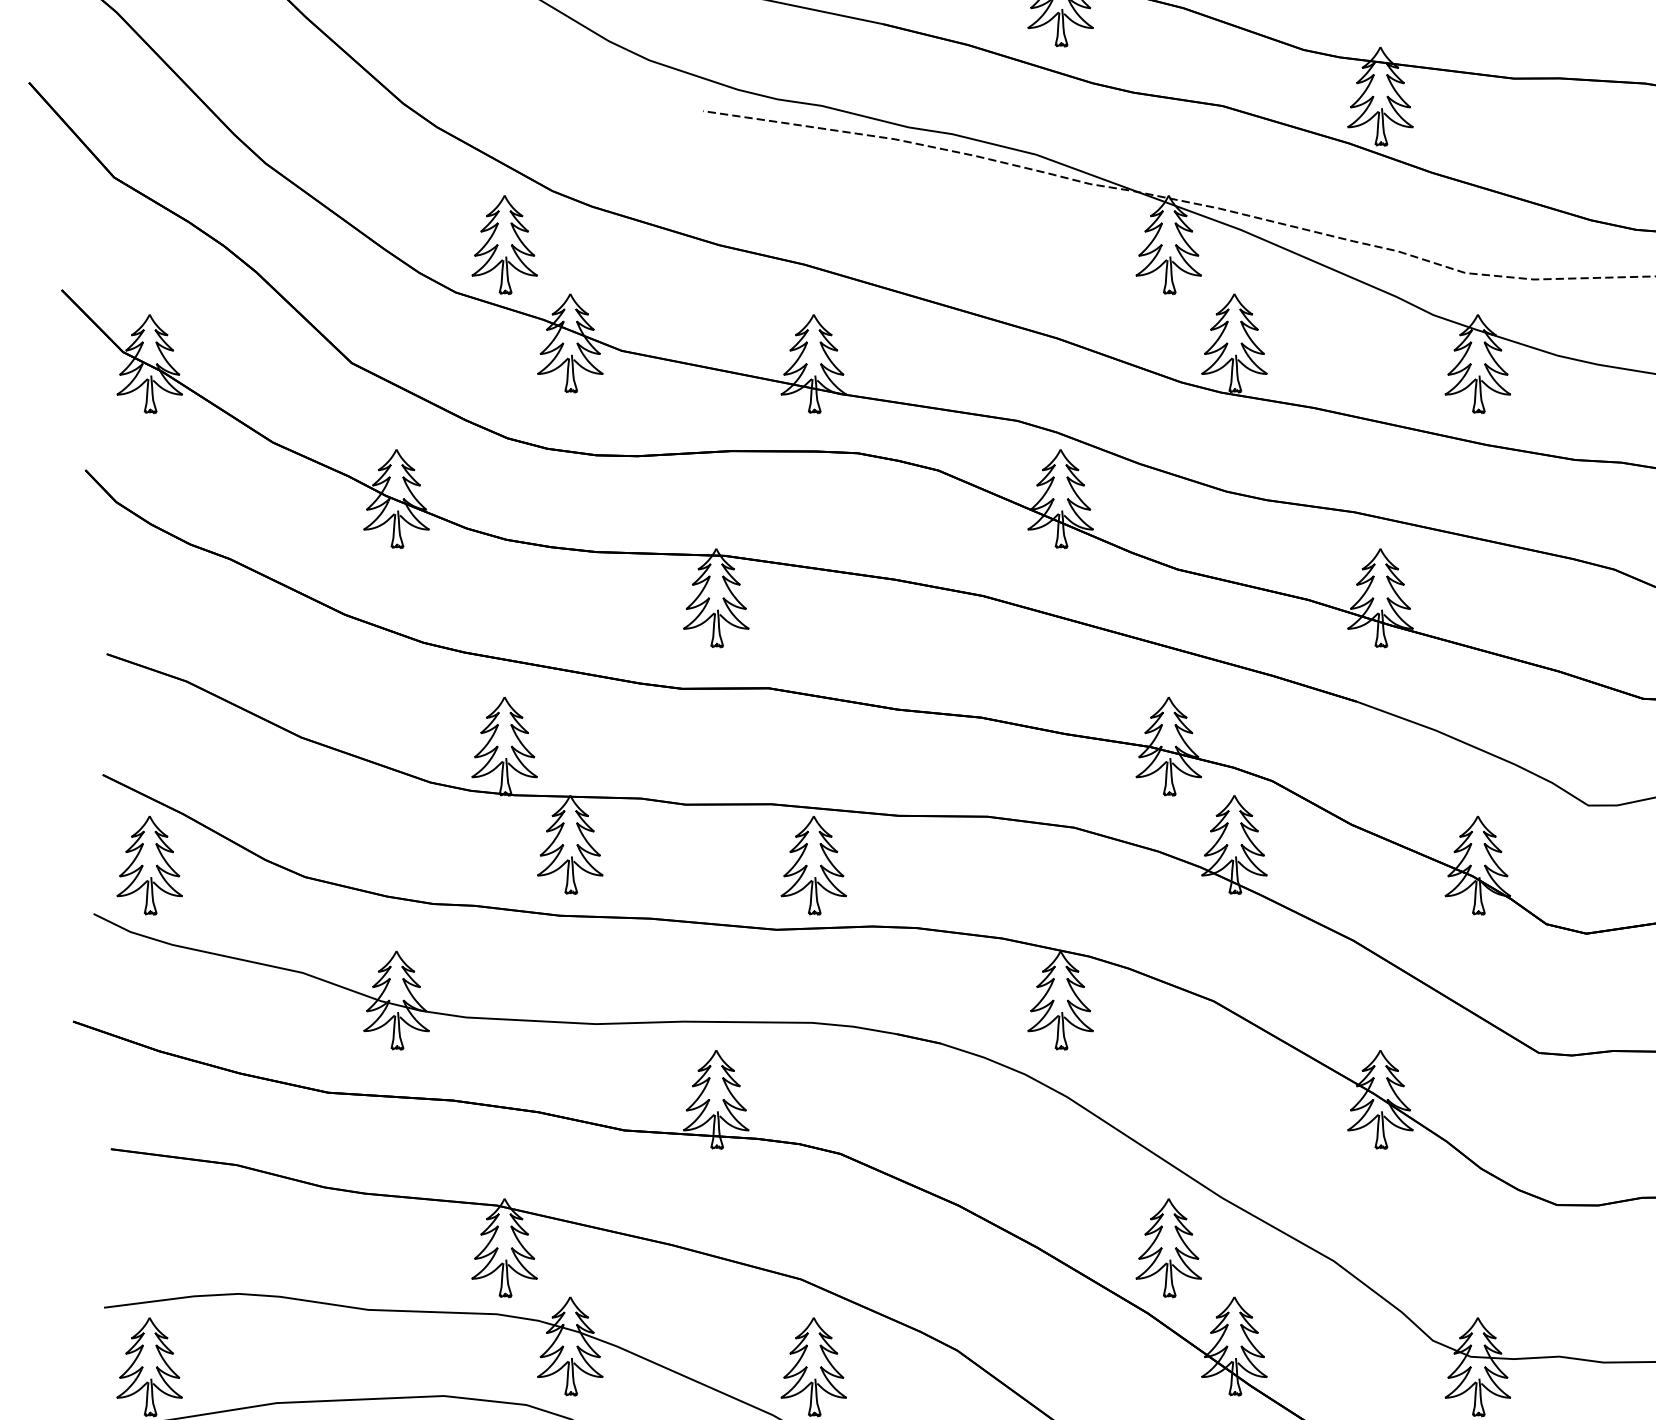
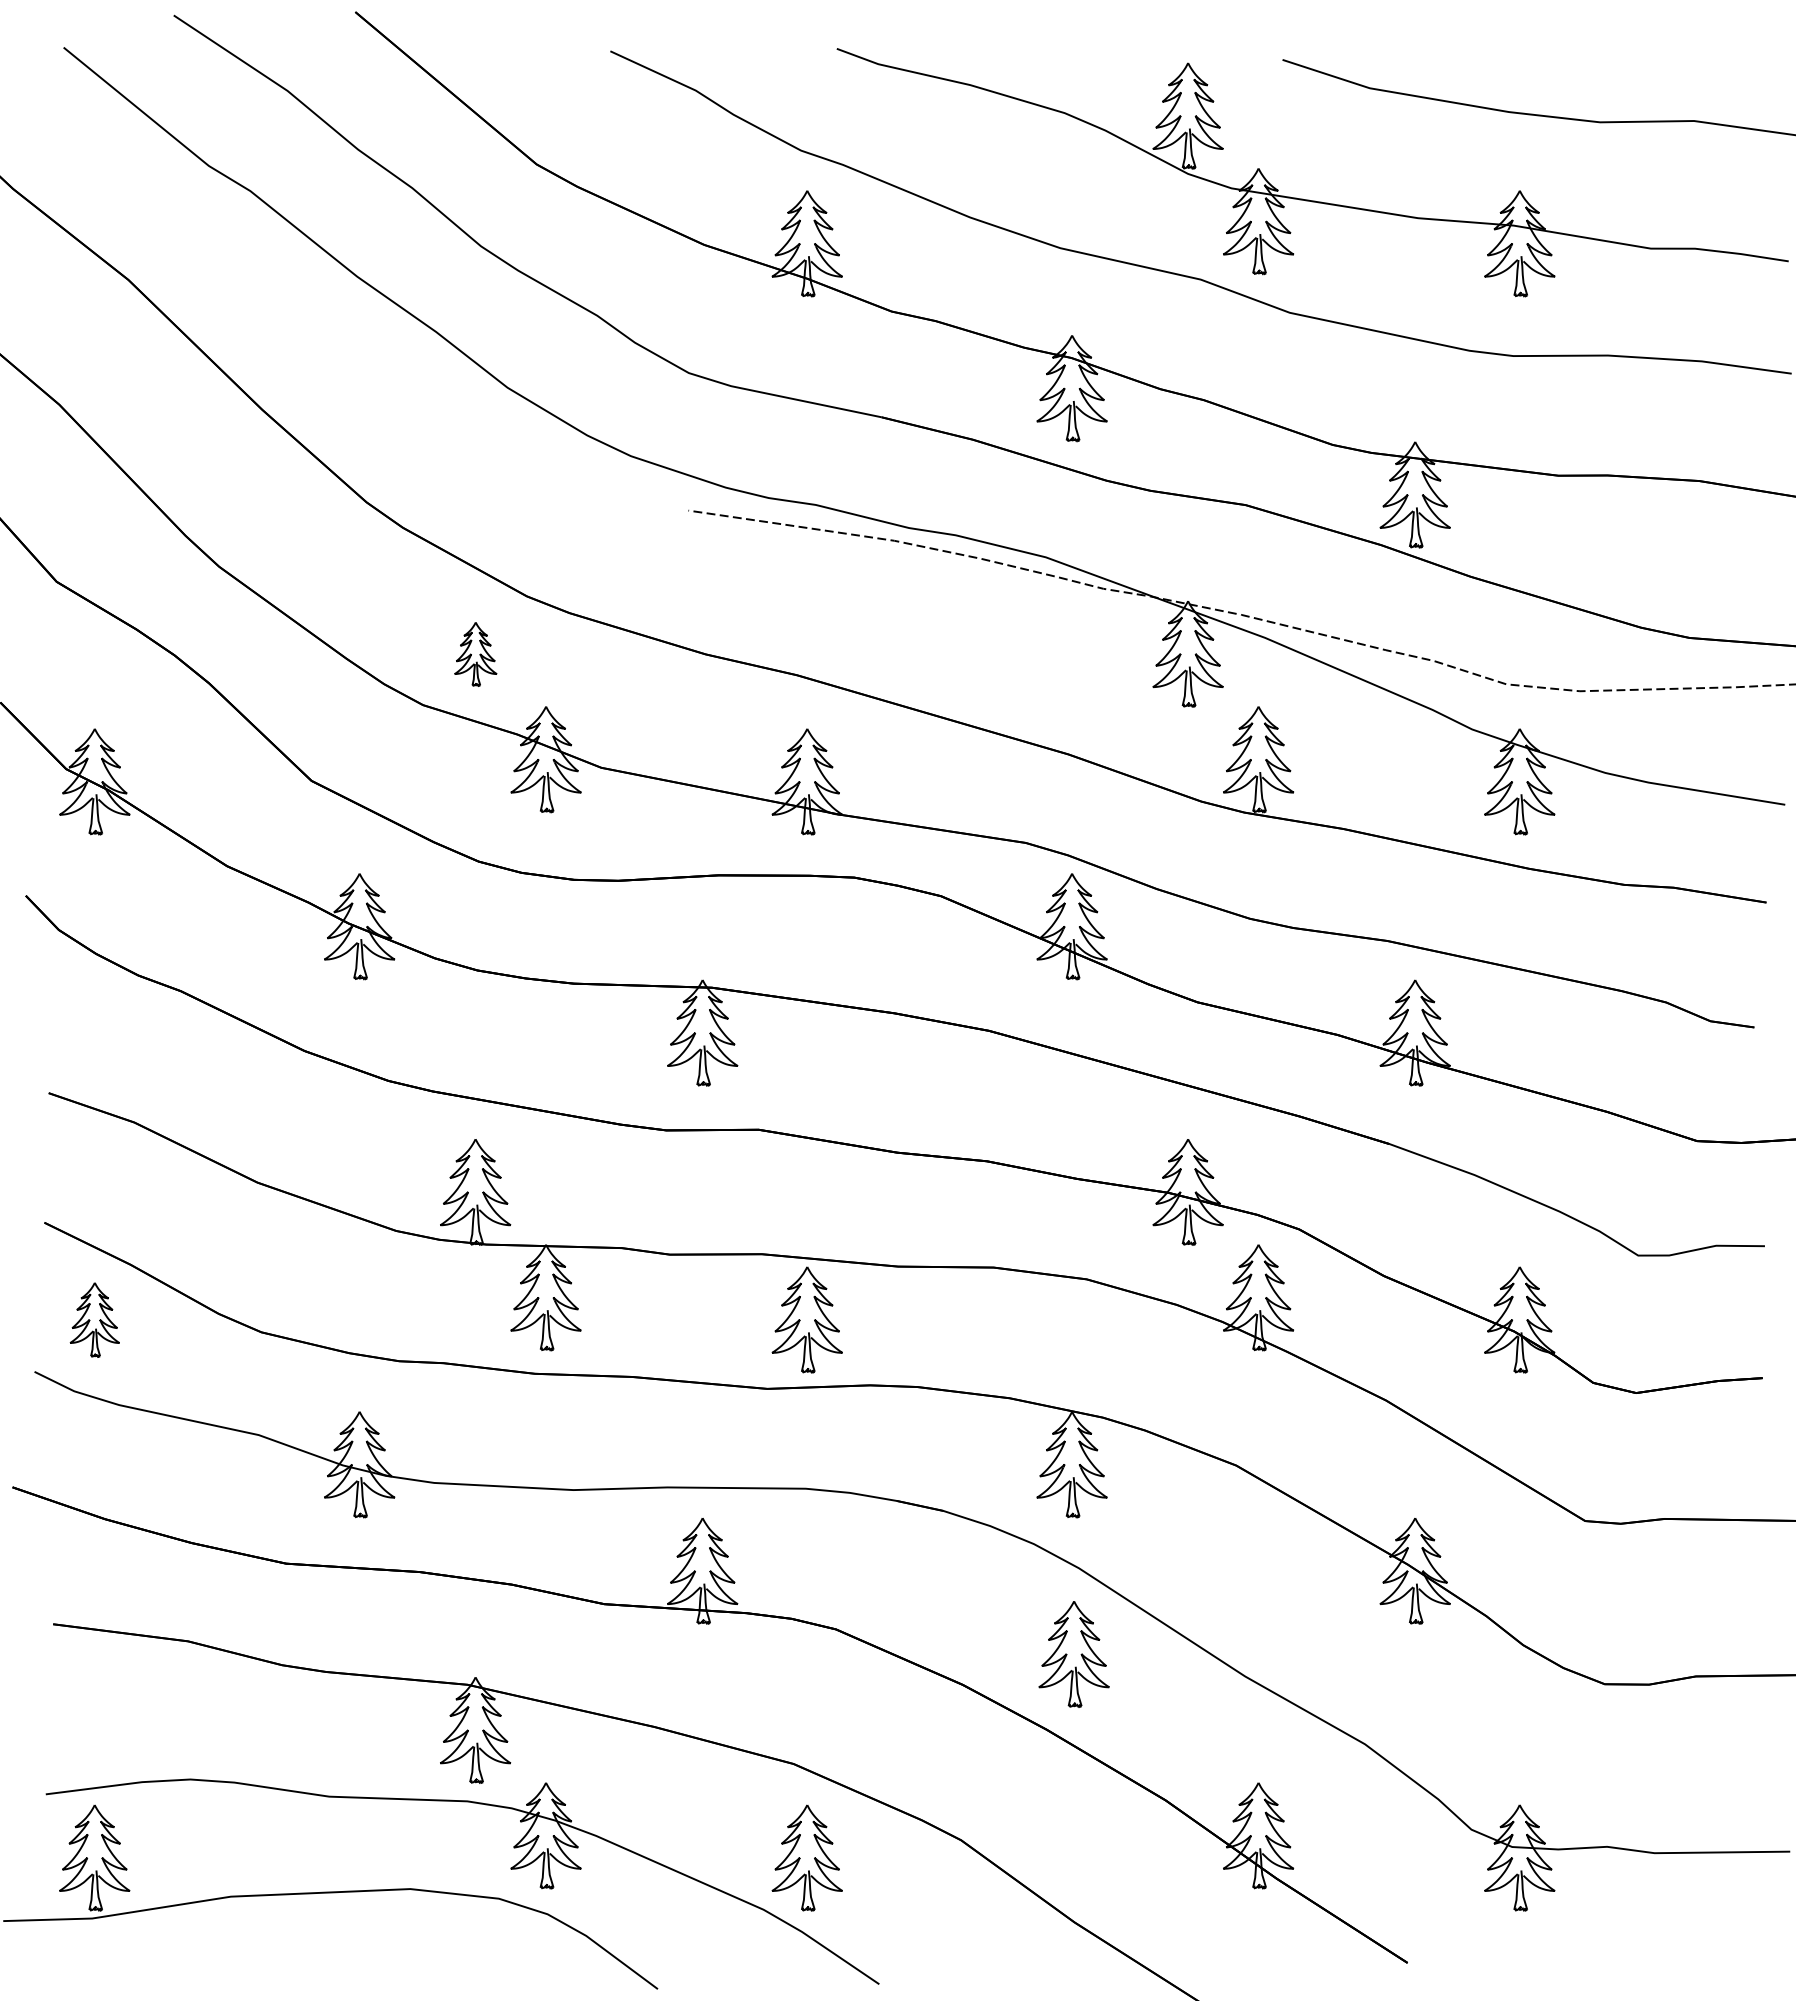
part: (504, 245) -> (475, 654), size x0.6
part: (149, 865) -> (94, 1319), size x0.7
part: (1168, 1248) -> (1073, 1654), moved

